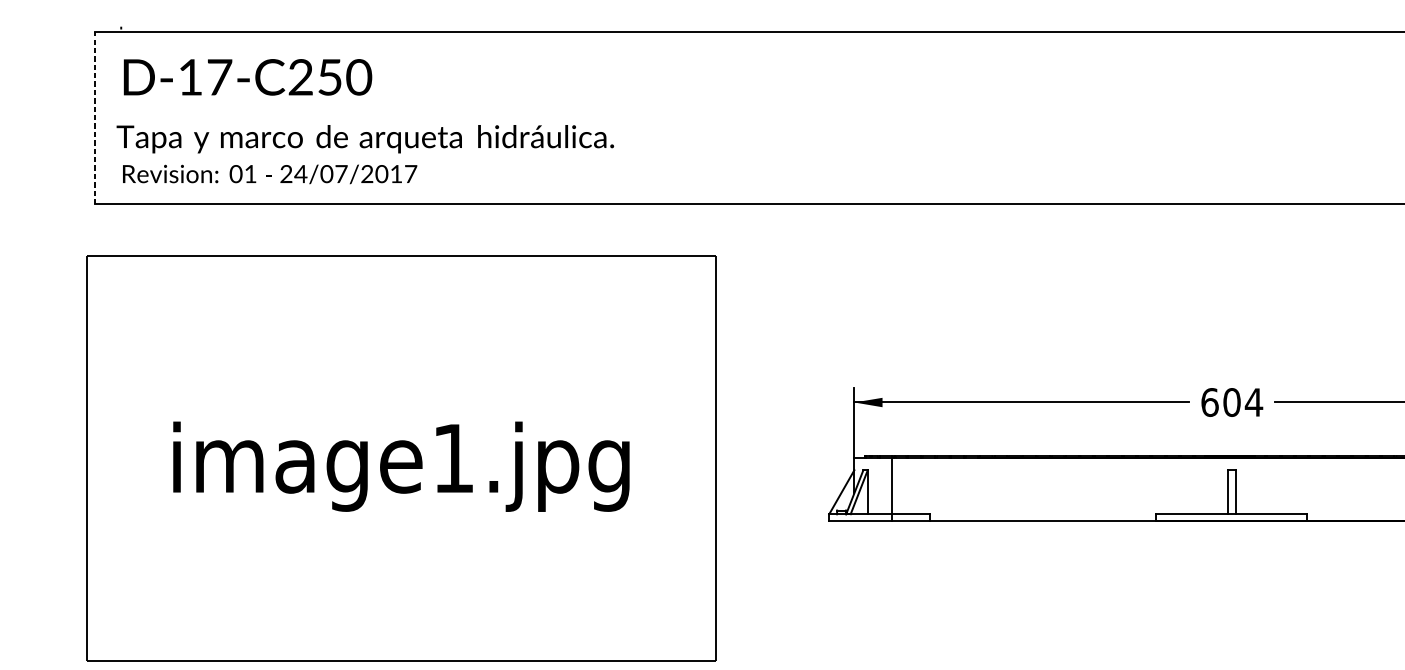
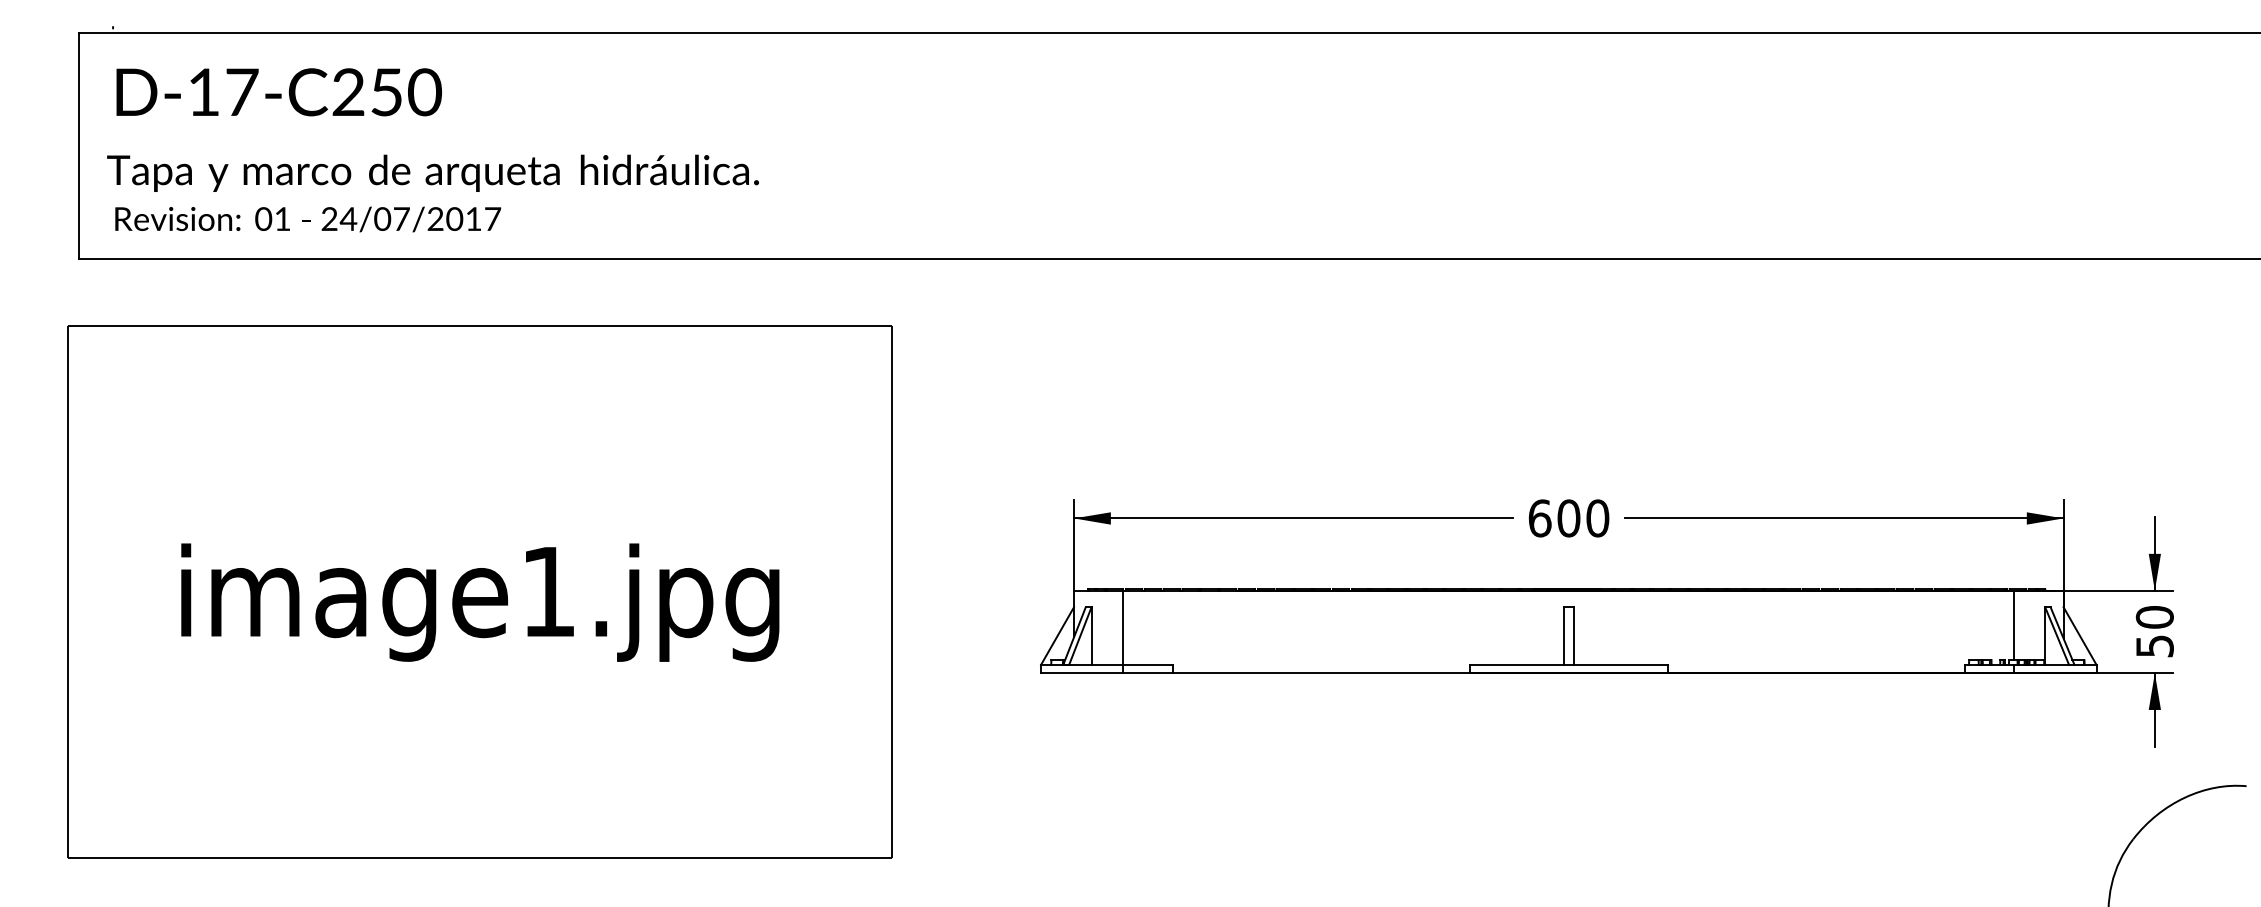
line: (95, 117) -> (79, 145), dashed -> solid
text: (1253, 402) -> (1597, 518), 604 -> 600

